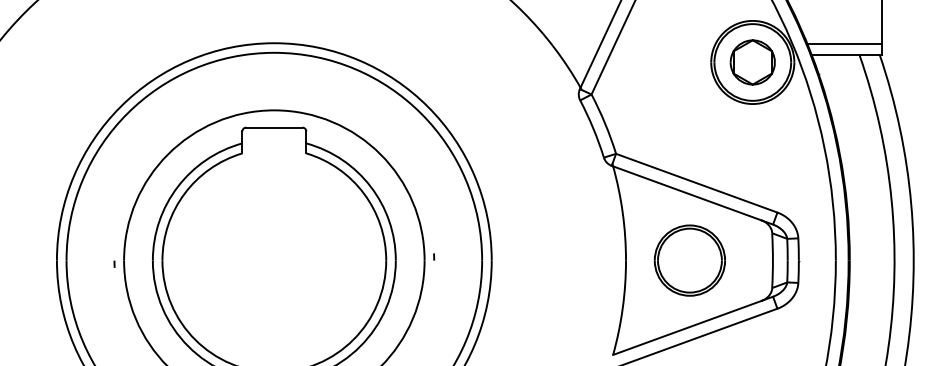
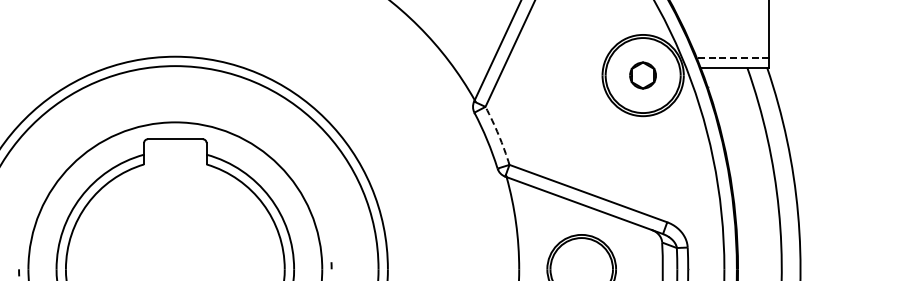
line: (844, 44) -> (732, 57), solid -> dashed
part: (752, 62) -> (642, 75), size x0.6
arc: (605, 123) -> (499, 135), solid -> dashed

